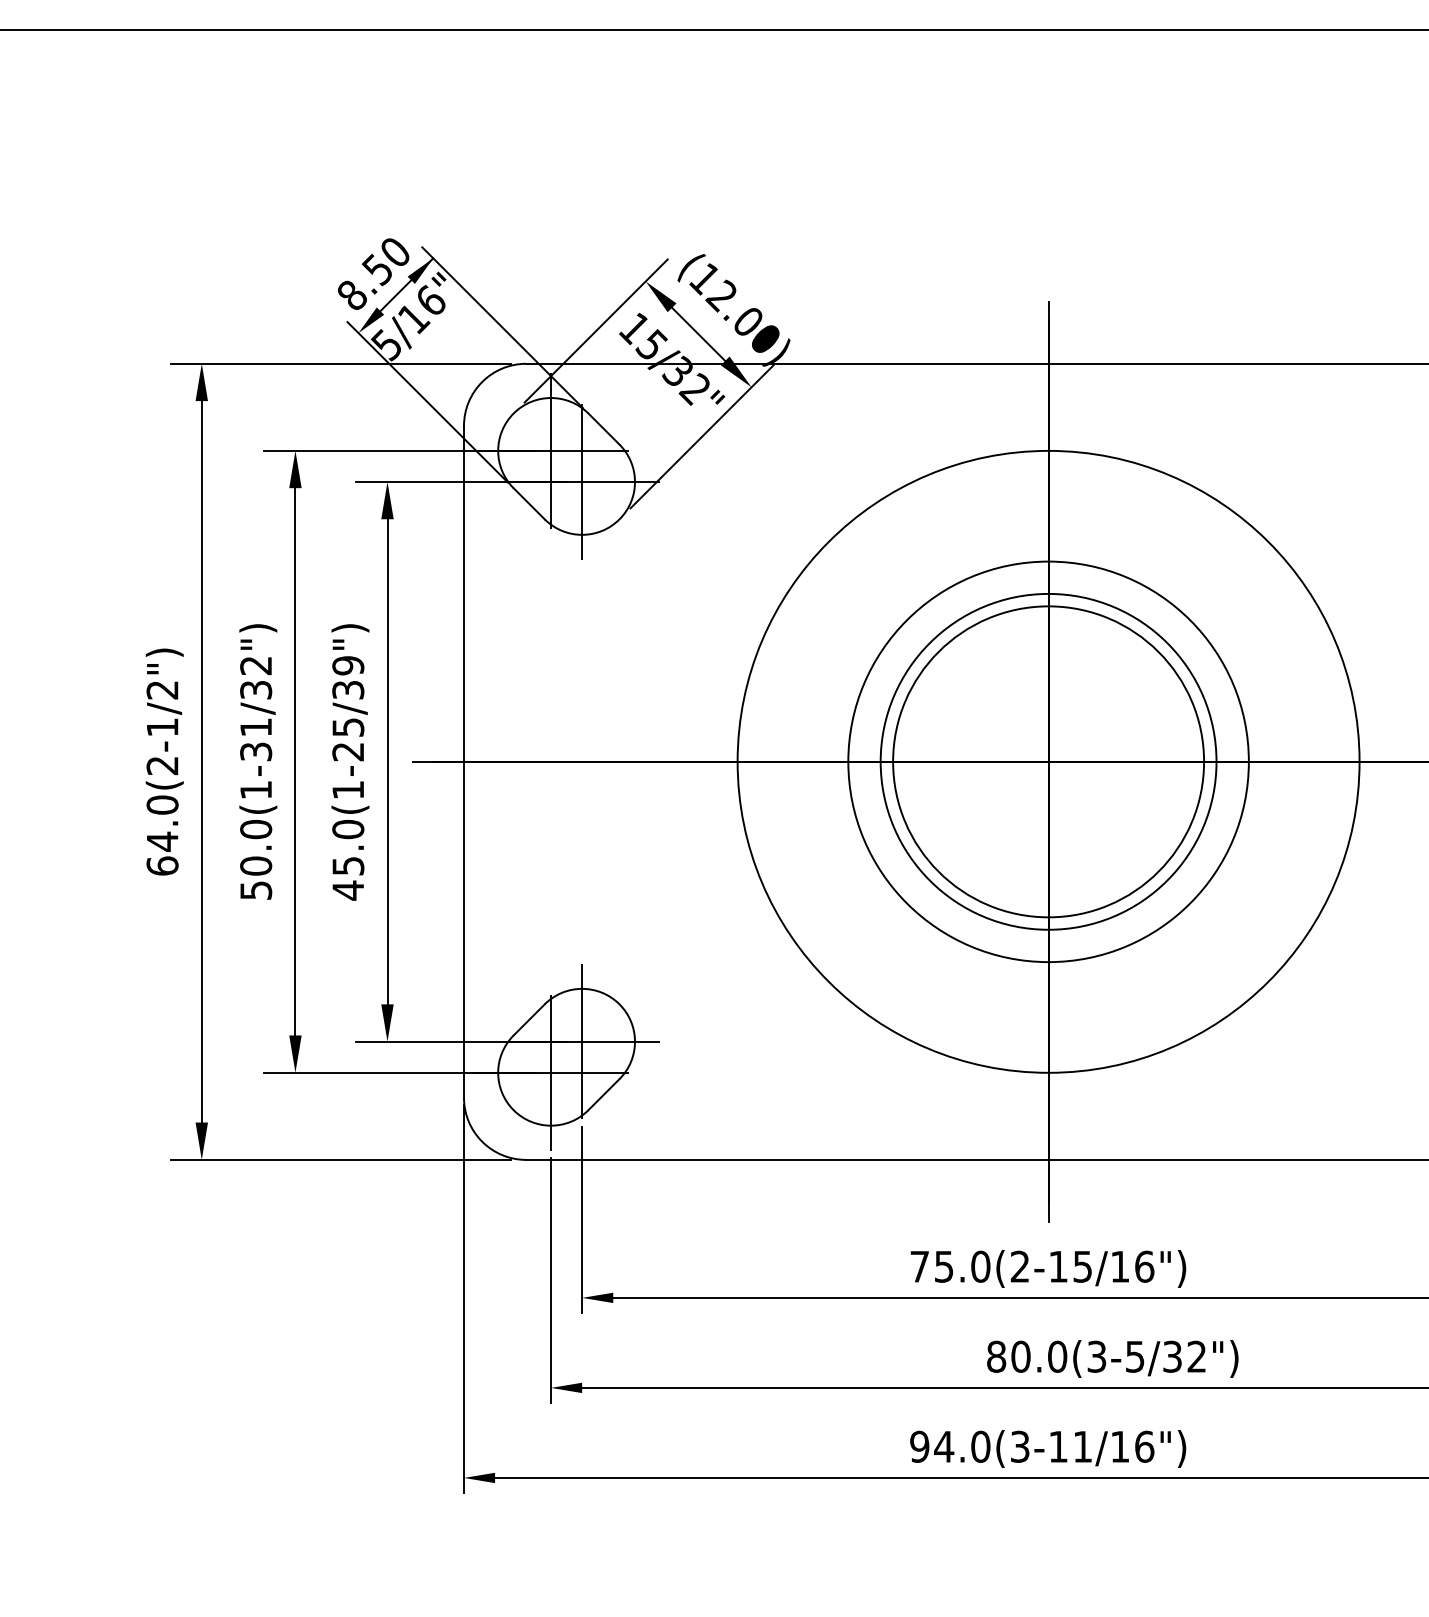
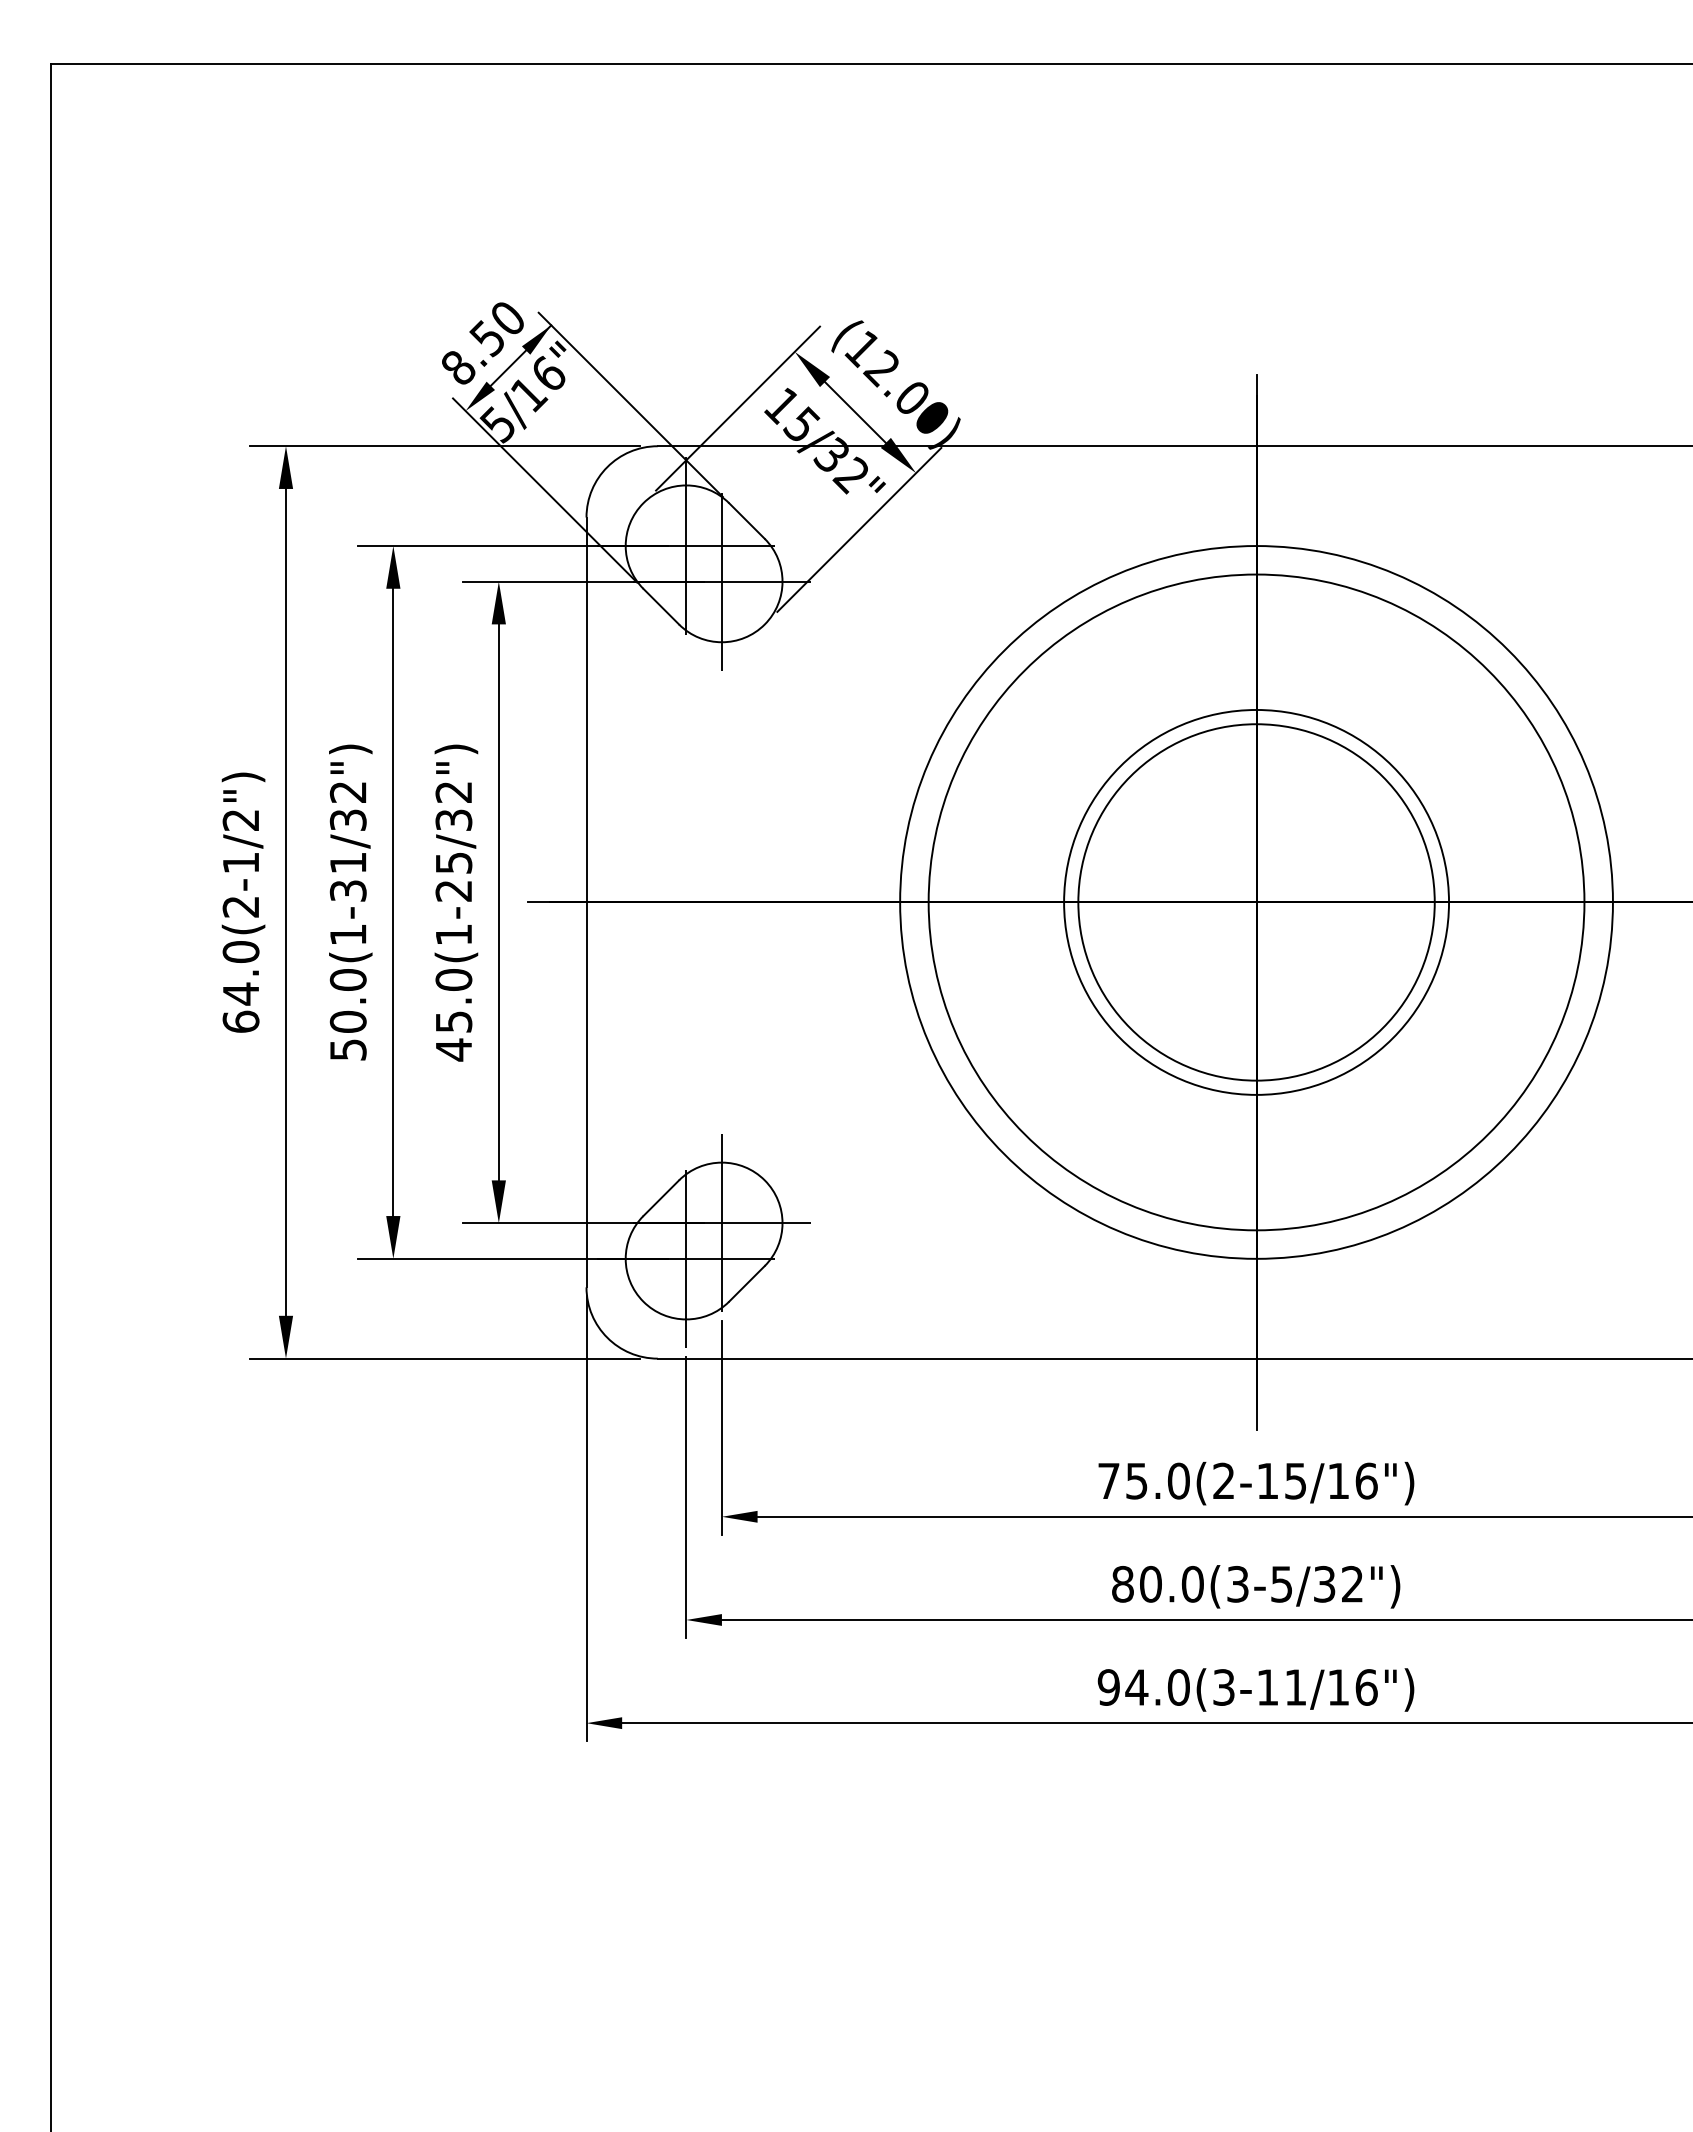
text: (347, 665) -> (453, 792), 45.0(1-25/39") -> 45.0(1-25/32")
circle: (1048, 761) -> (1256, 902), size x1.43
text: (1113, 1358) -> (1256, 1586), moved

